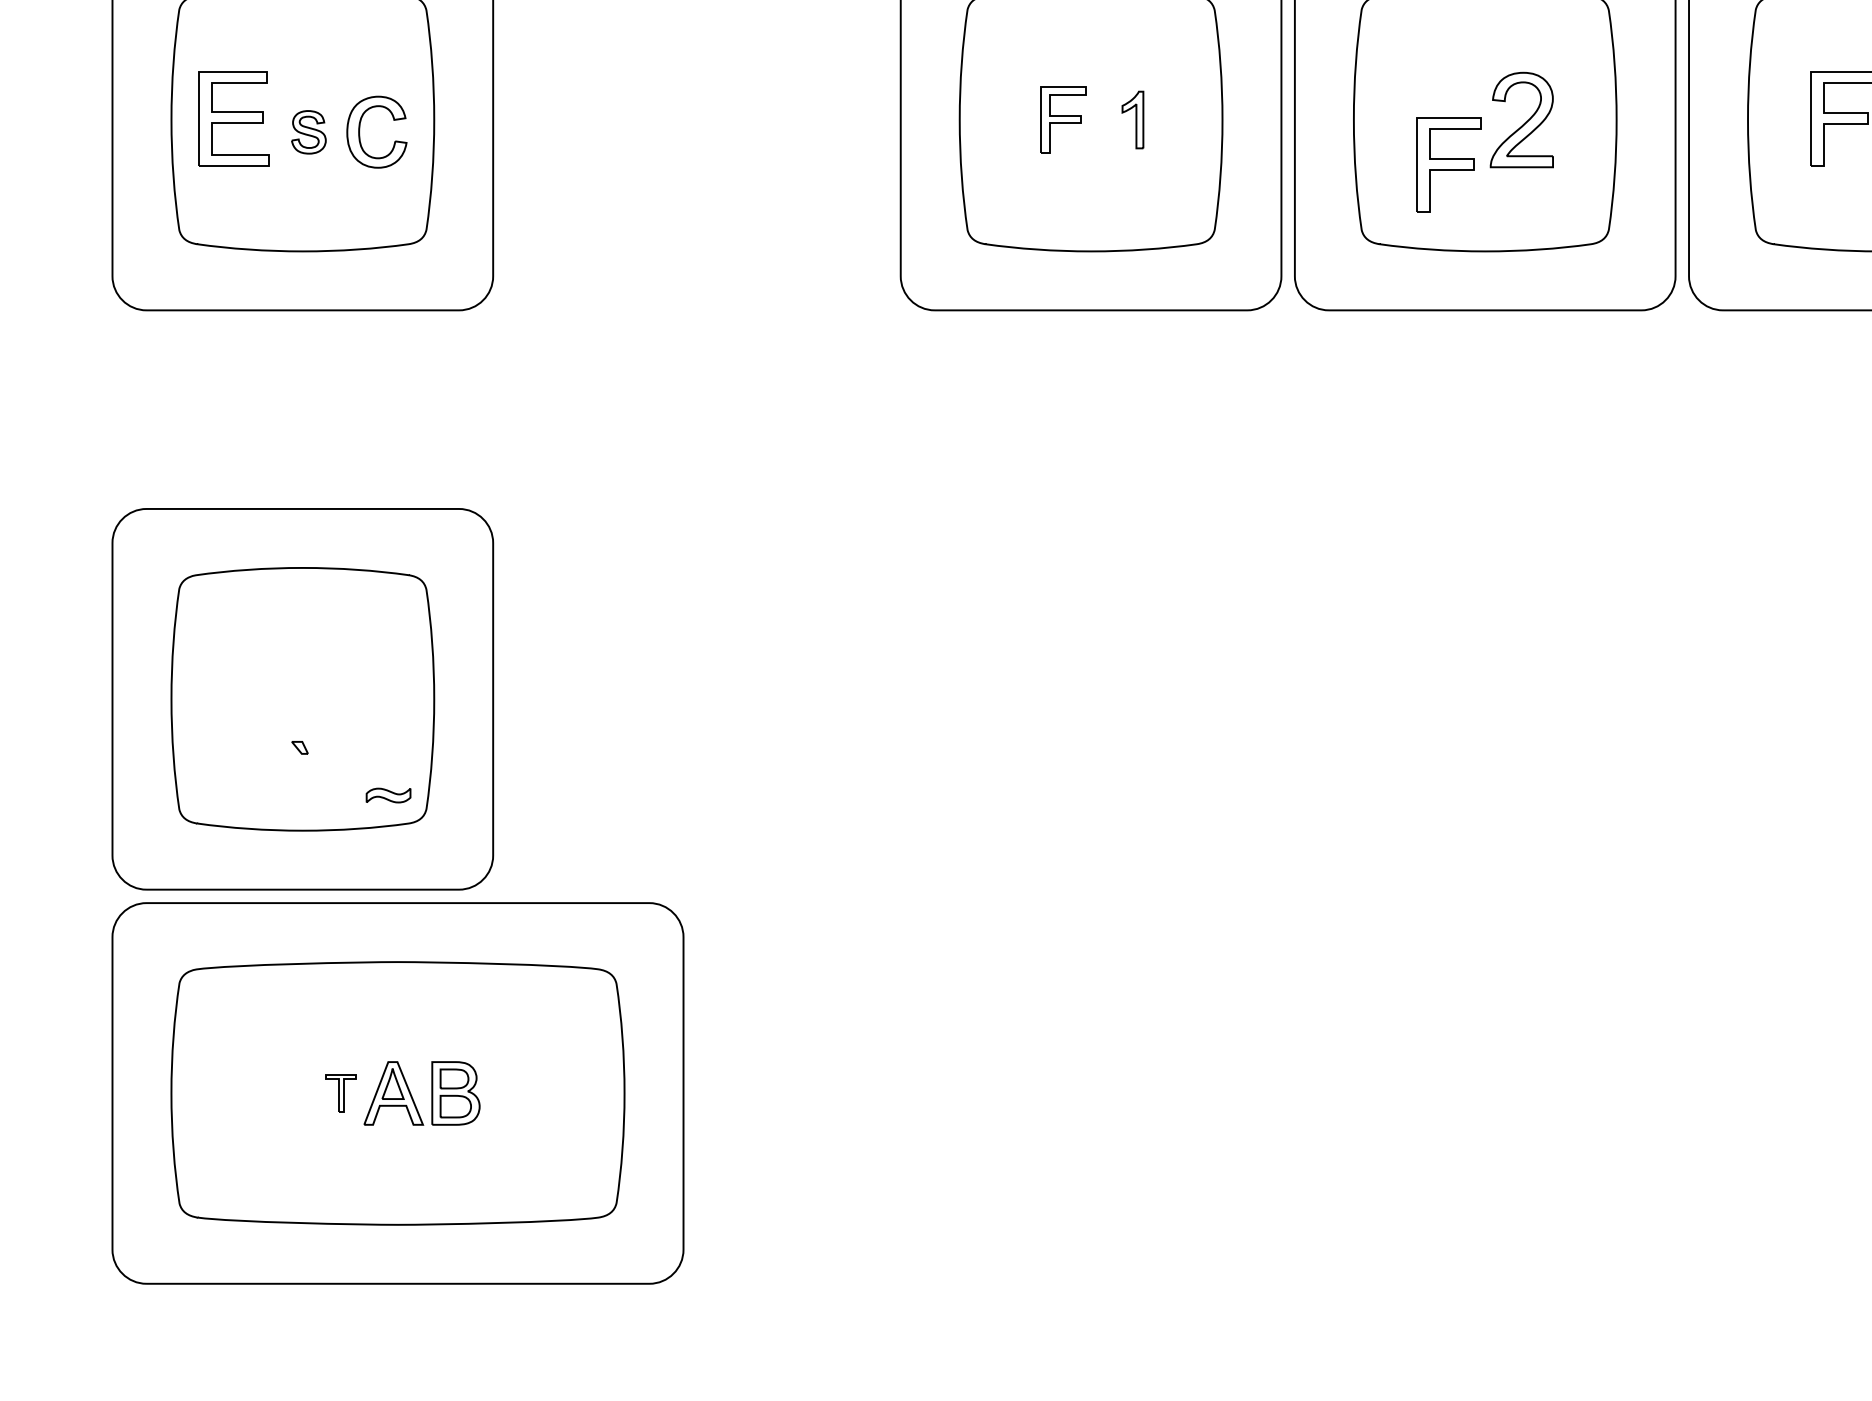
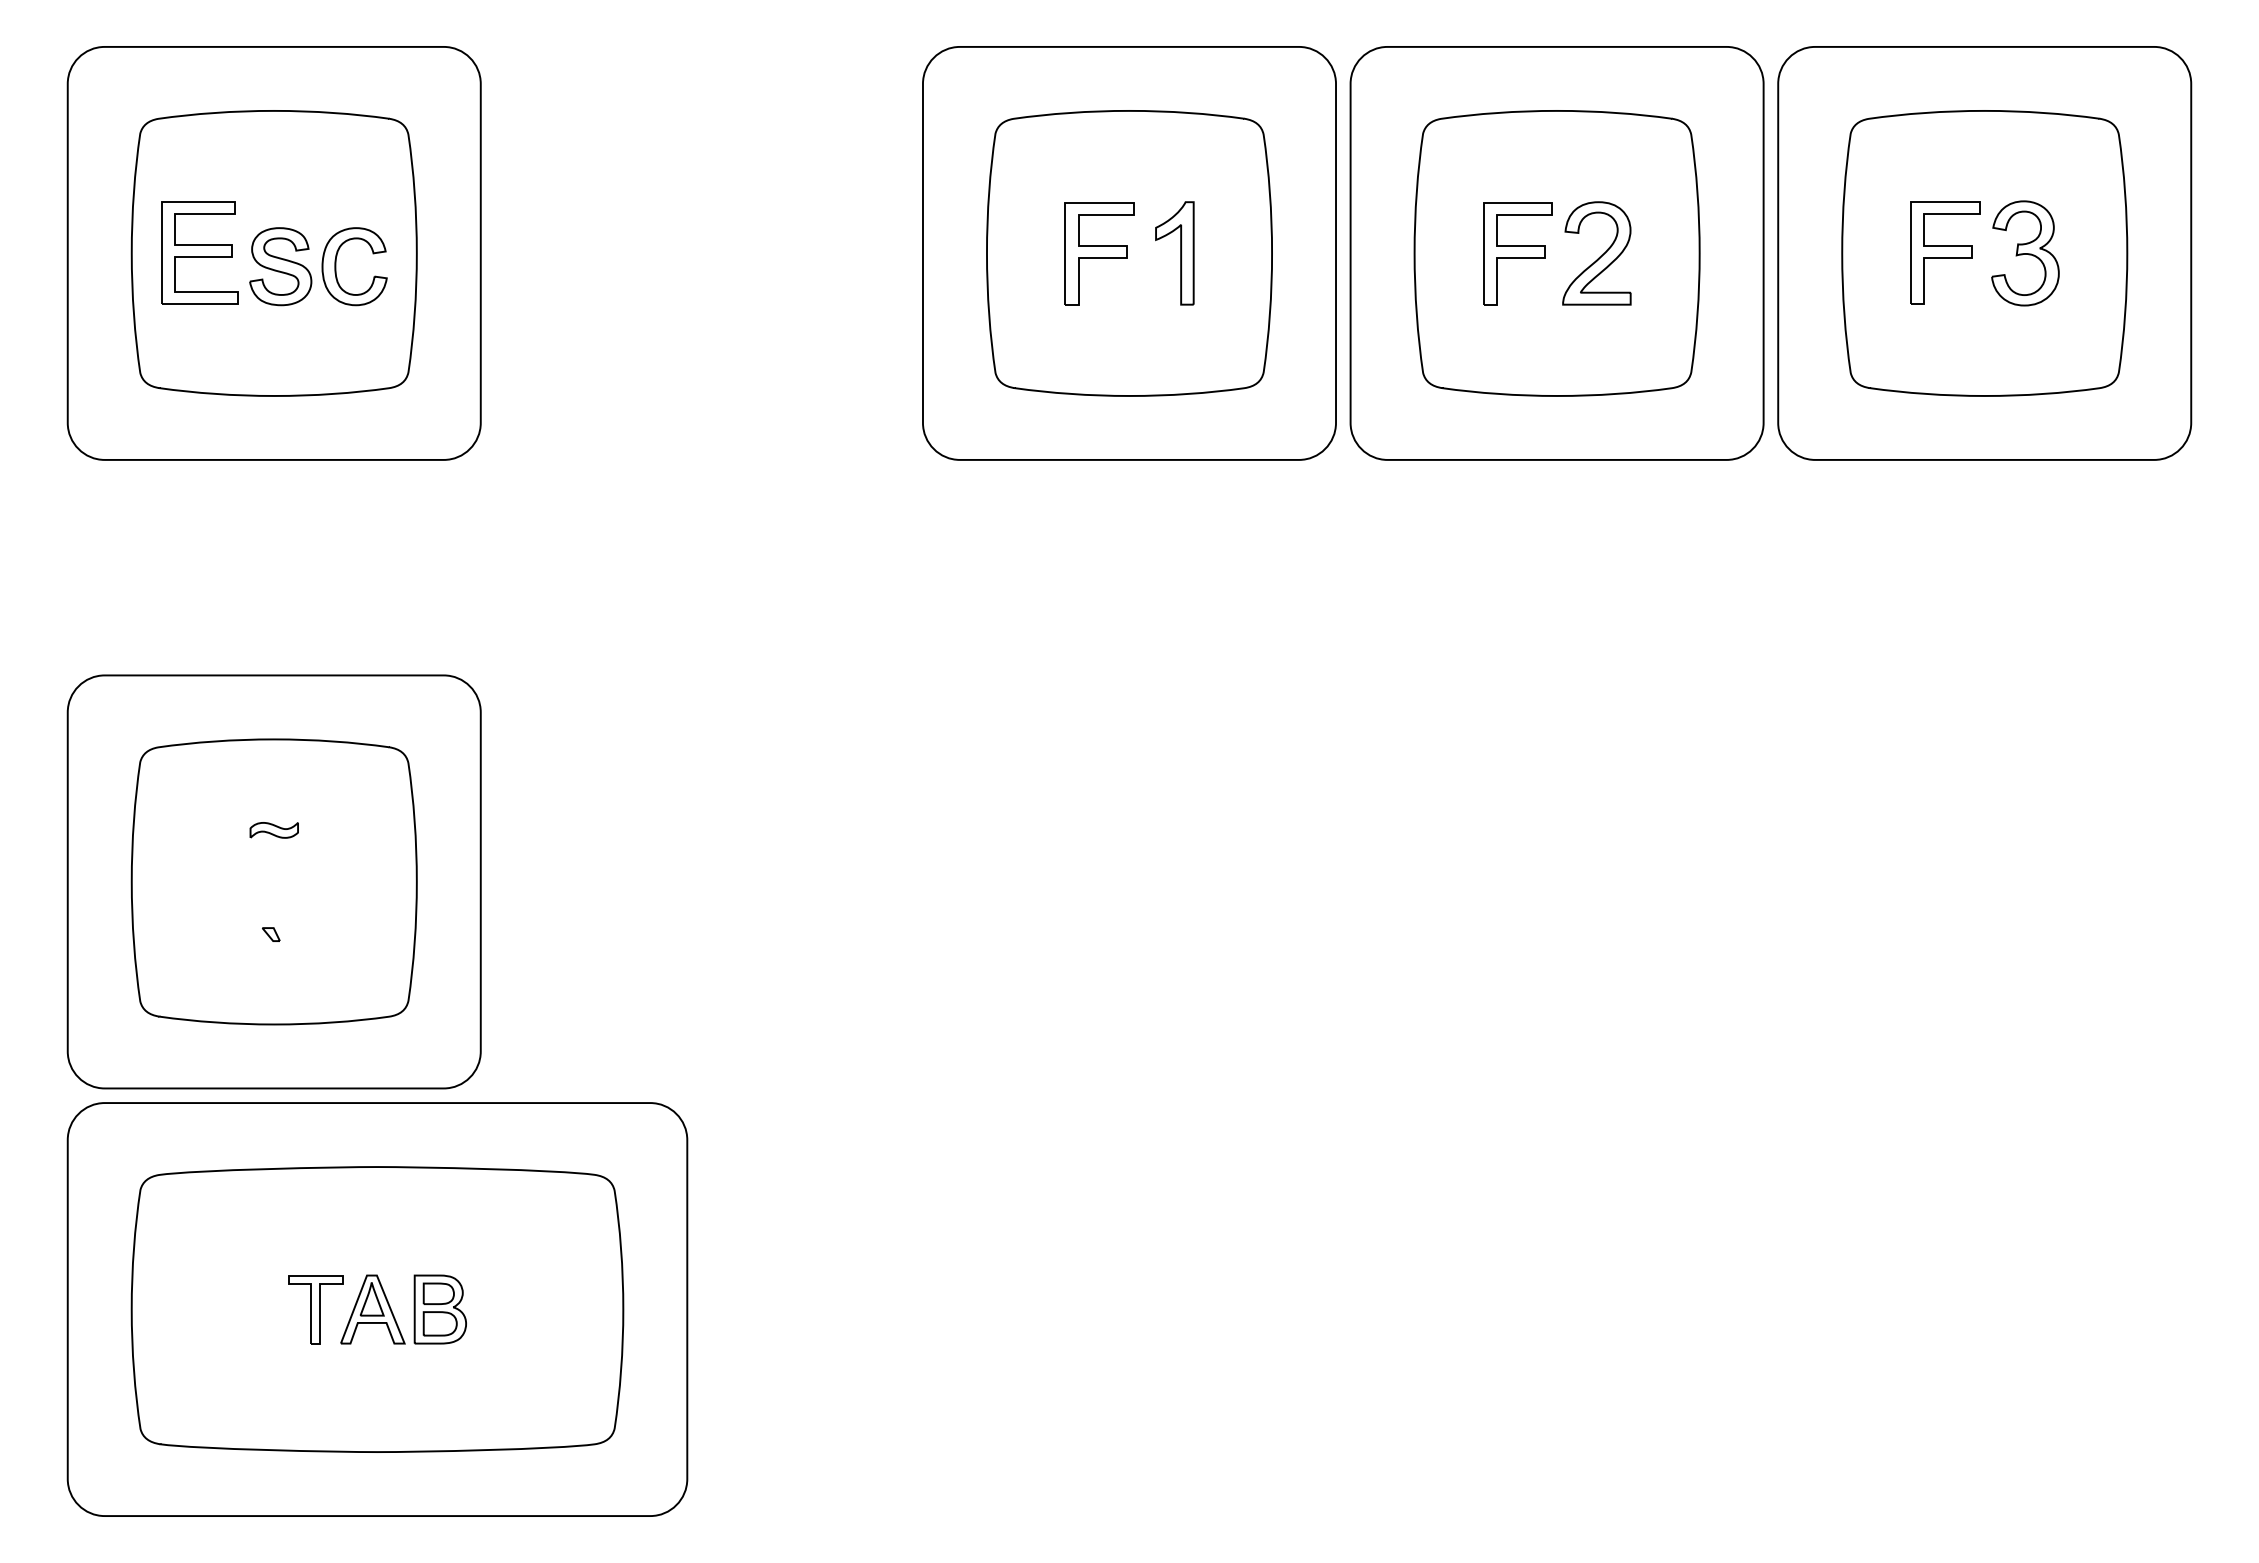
part: (1063, 120) -> (1099, 253), size x1.43
part: (1132, 120) -> (1174, 253), size x1.67
part: (308, 132) -> (280, 266), size x1.67
part: (1448, 165) -> (1517, 253), moved
part: (387, 795) -> (273, 830), moved
part: (340, 1093) -> (315, 1309), size x1.67

